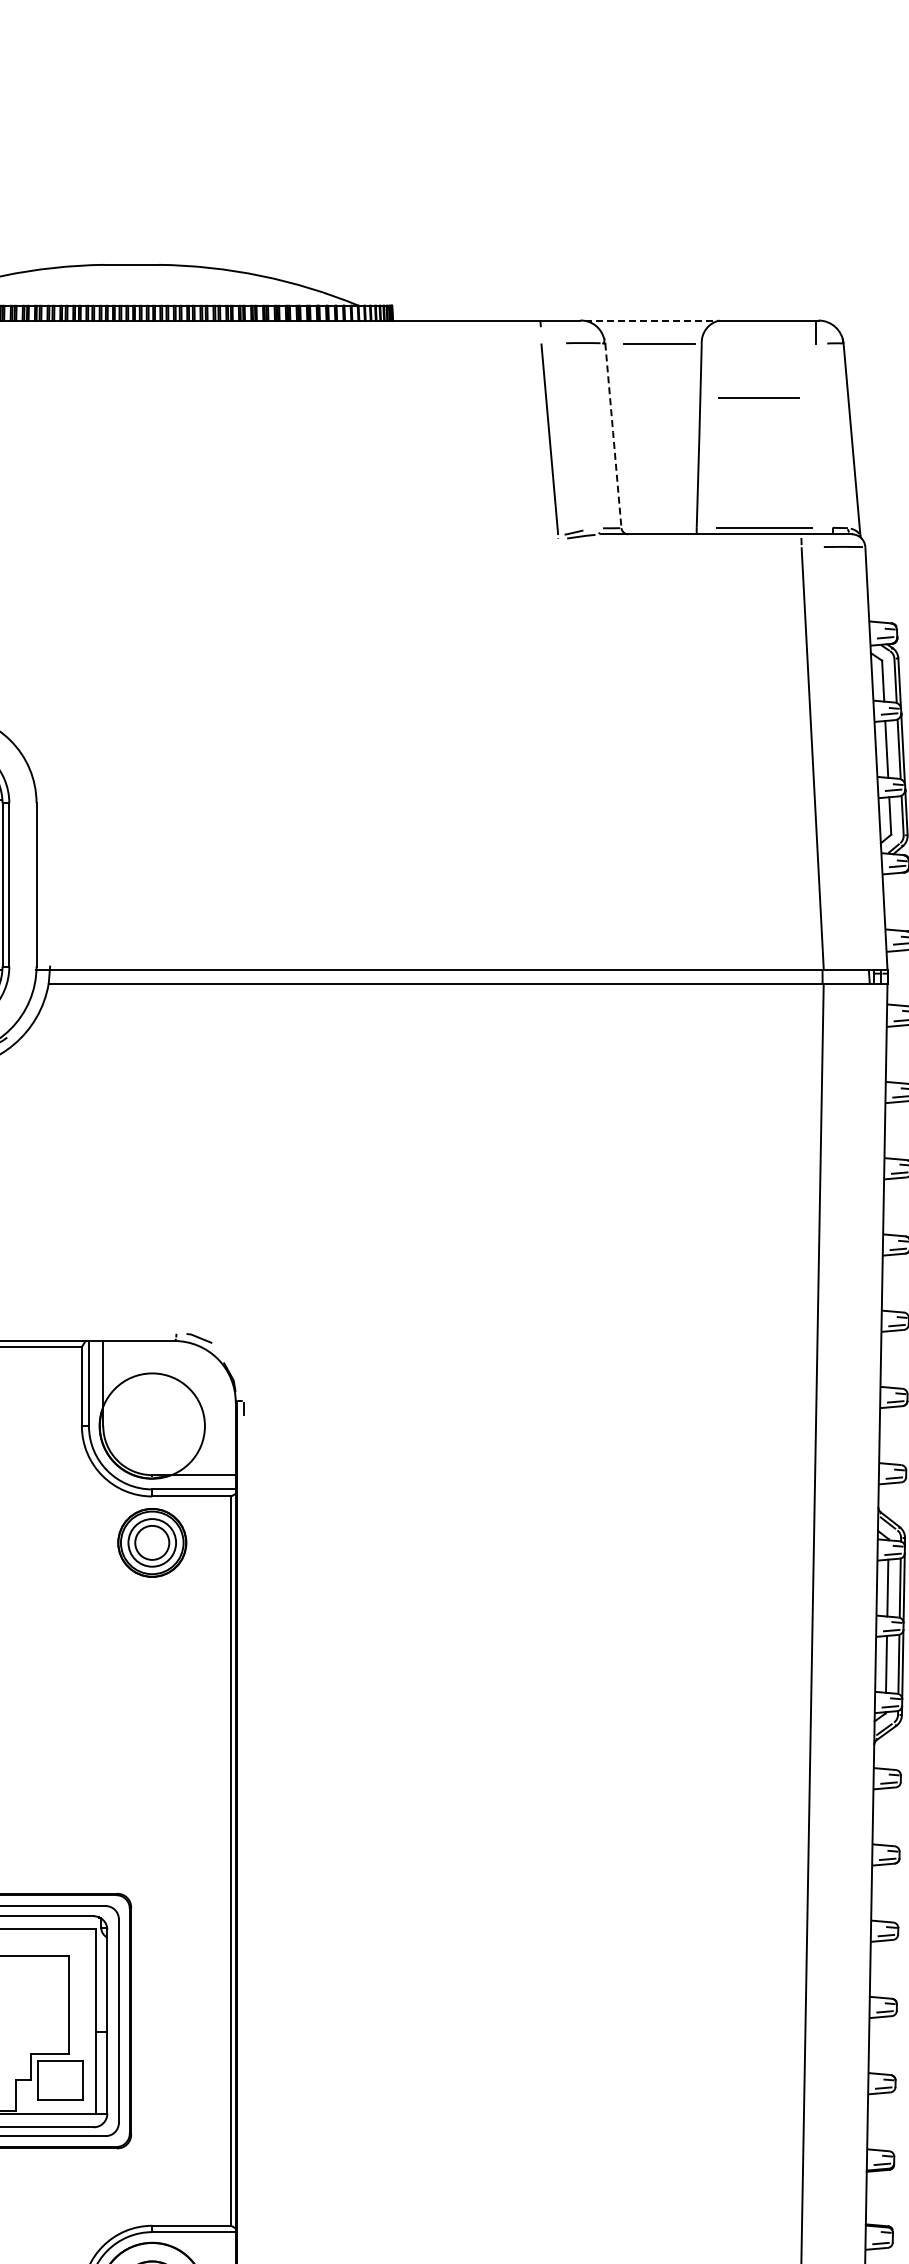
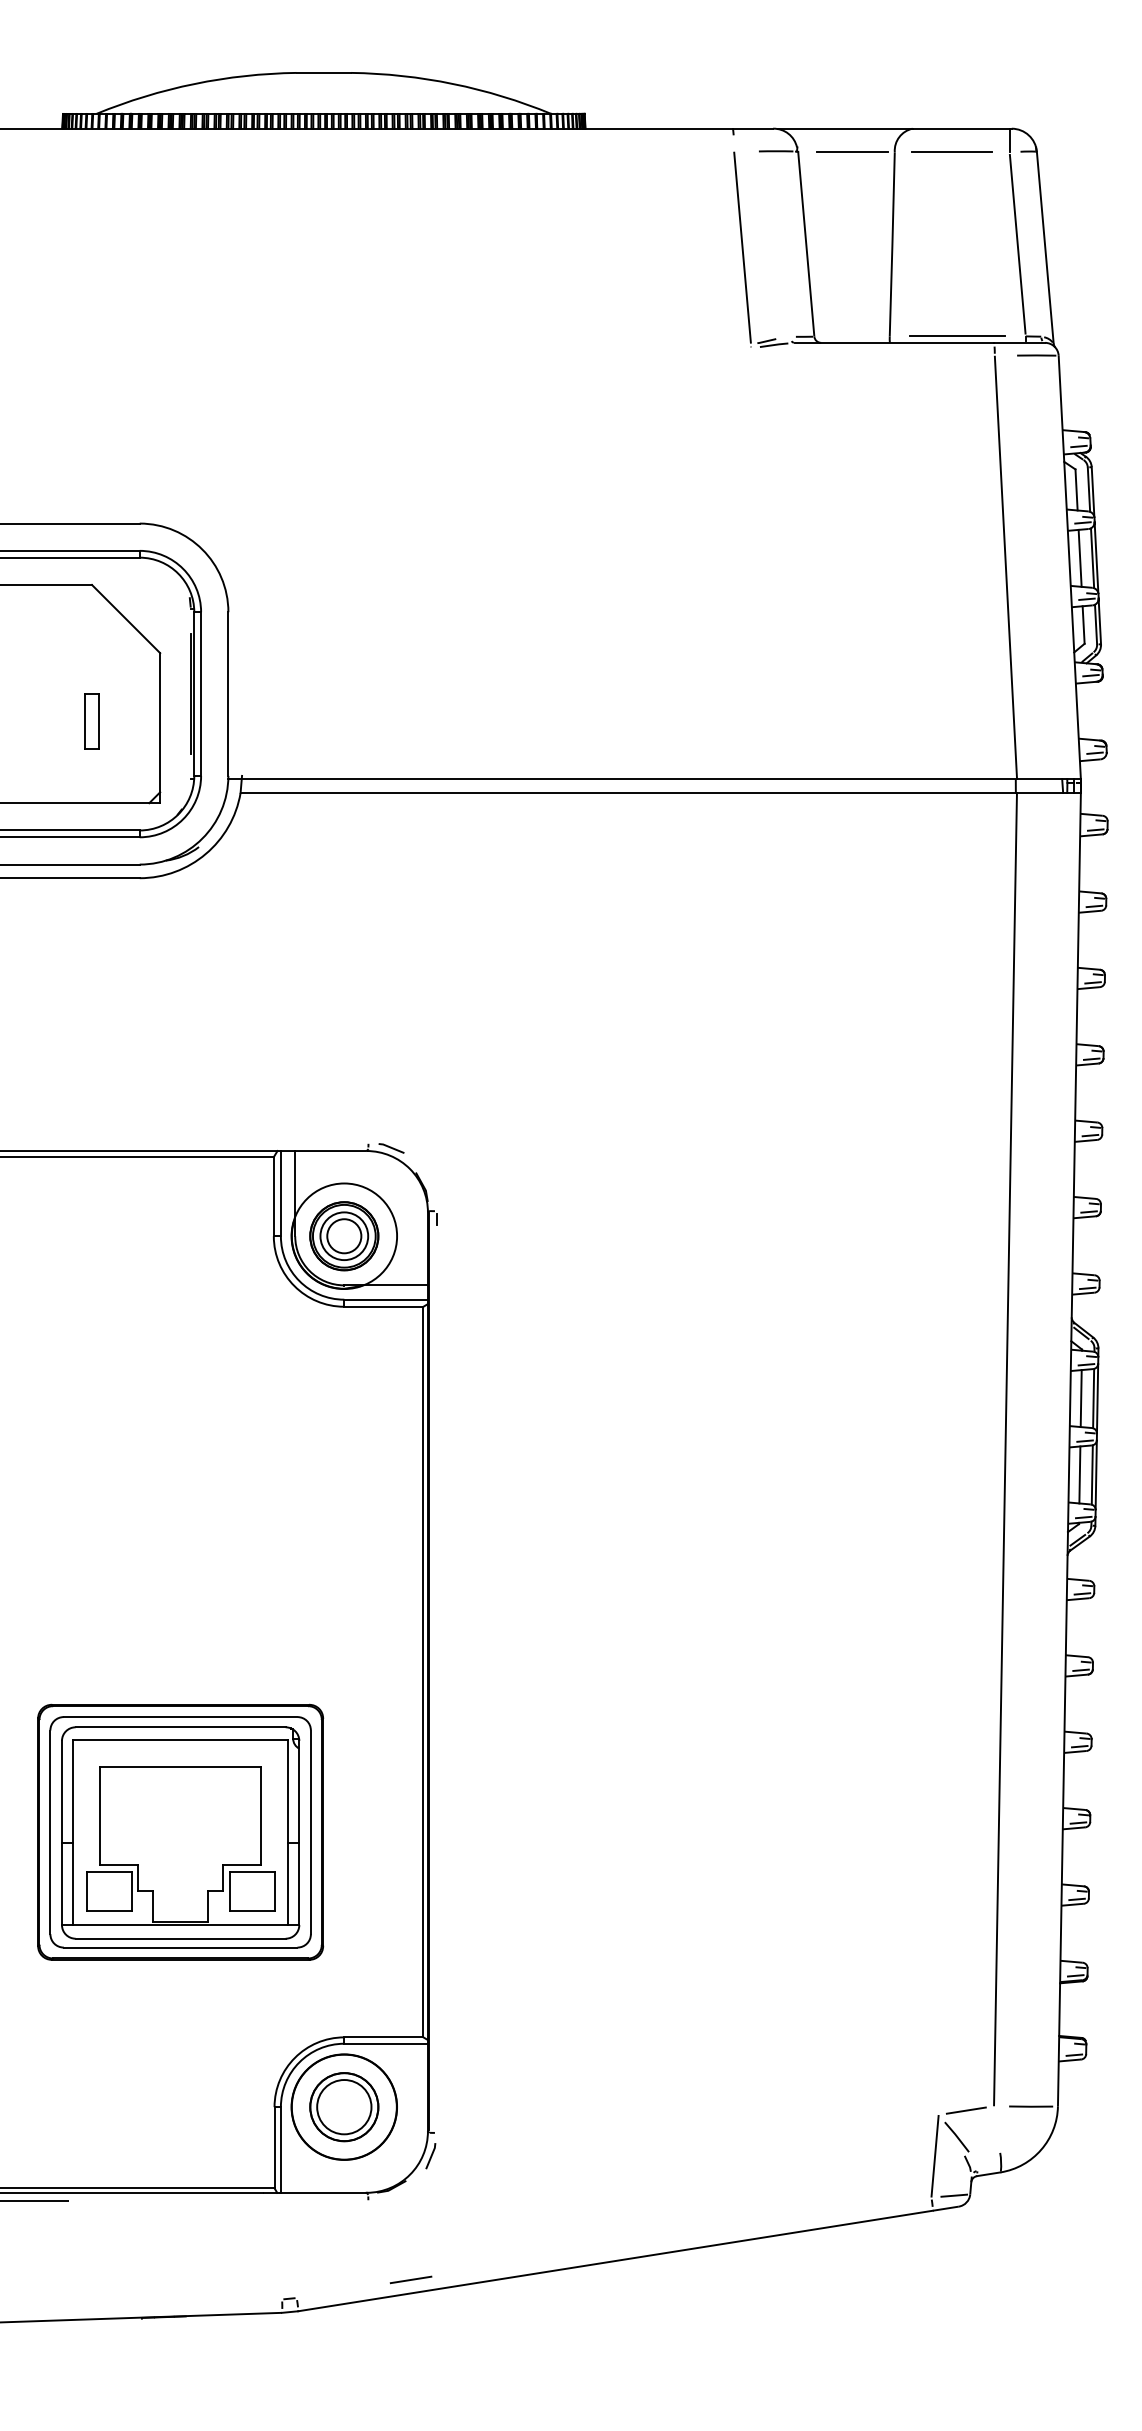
line: (652, 320) -> (845, 128), dashed -> solid
line: (758, 397) -> (951, 151), moved
line: (613, 435) -> (806, 243), dashed -> solid
line: (824, 435) -> (1017, 243), added
part: (152, 1543) -> (344, 1236), moved

